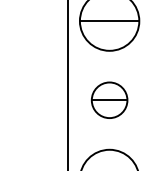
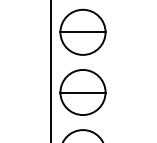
part: (108, 100) -> (82, 92), size x1.67

